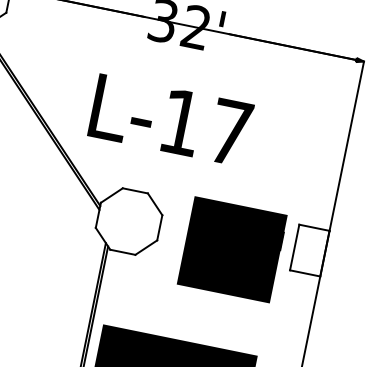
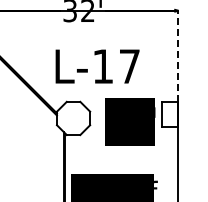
text: (170, 120) -> (97, 66), moved
line: (346, 146) -> (178, 56), solid -> dashed

